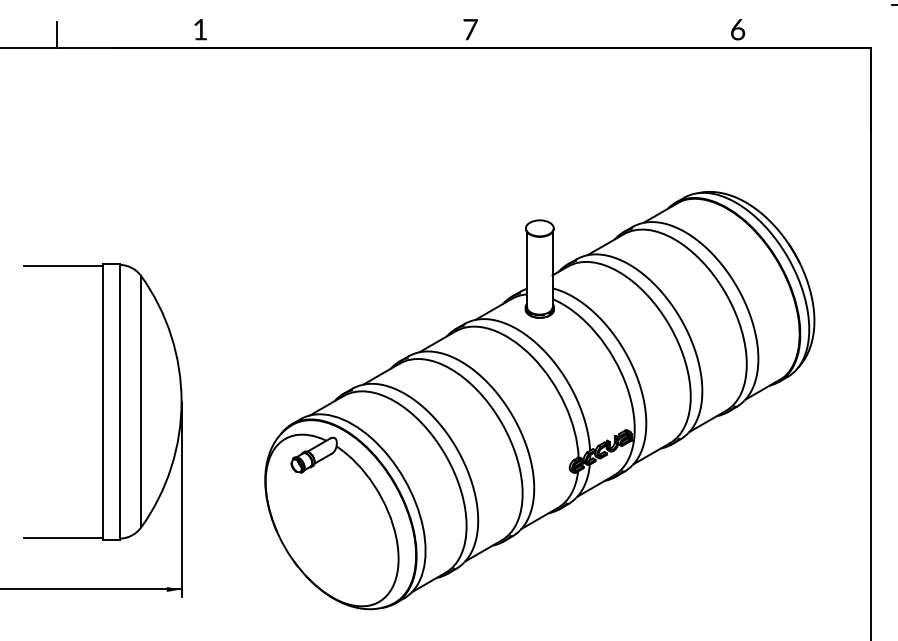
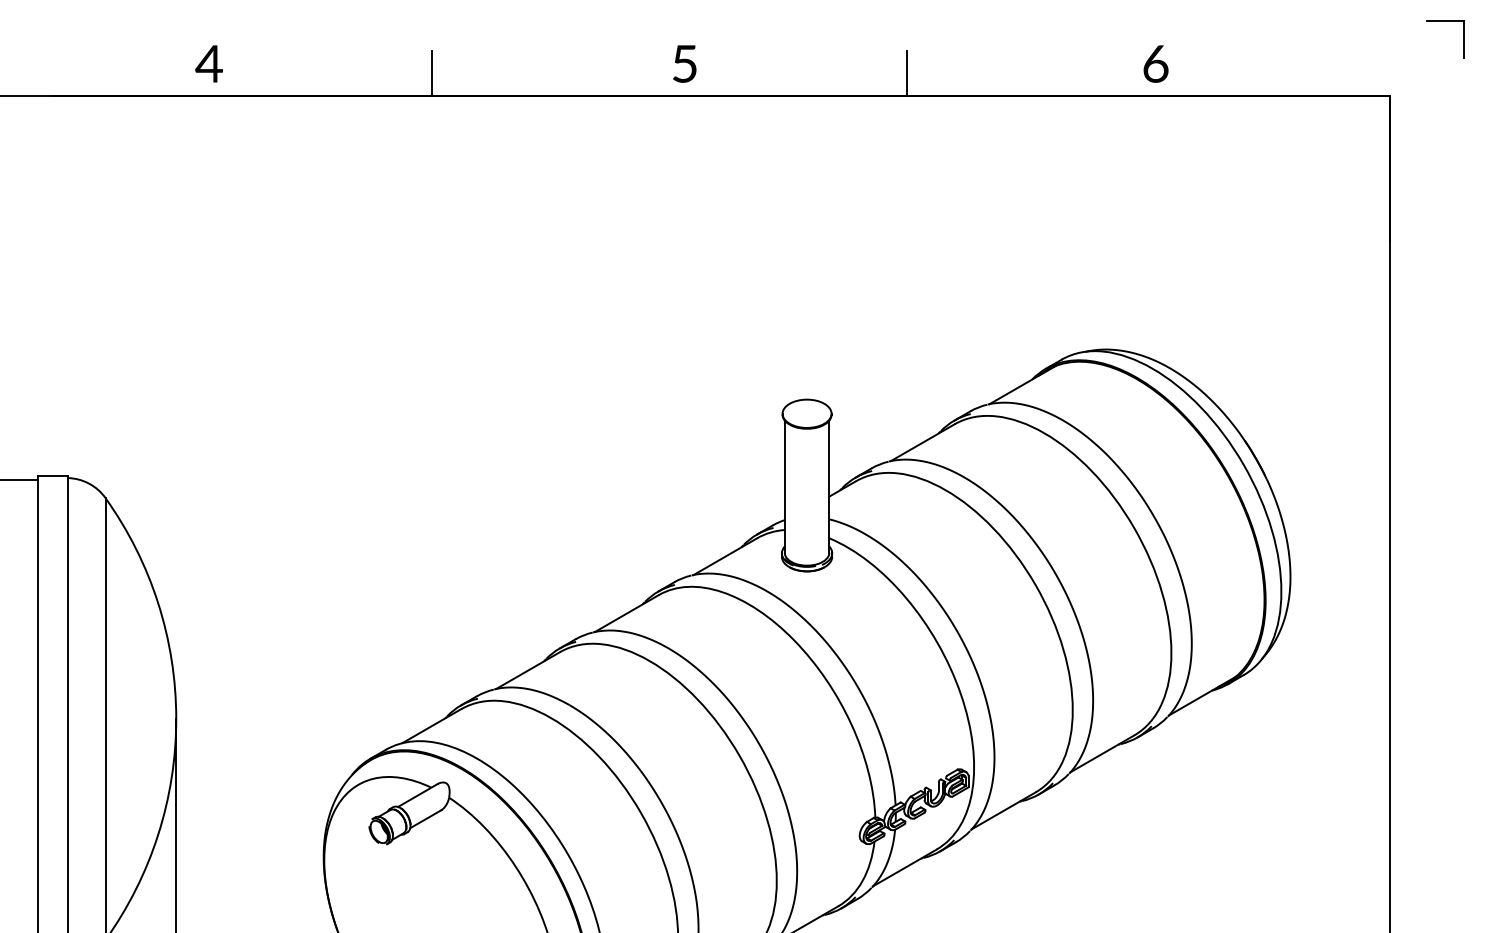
text: (200, 29) -> (209, 63), 1 -> 4
text: (470, 29) -> (684, 63), 7 -> 5
line: (326, 34) -> (431, 72), added
line: (596, 34) -> (906, 72), added

